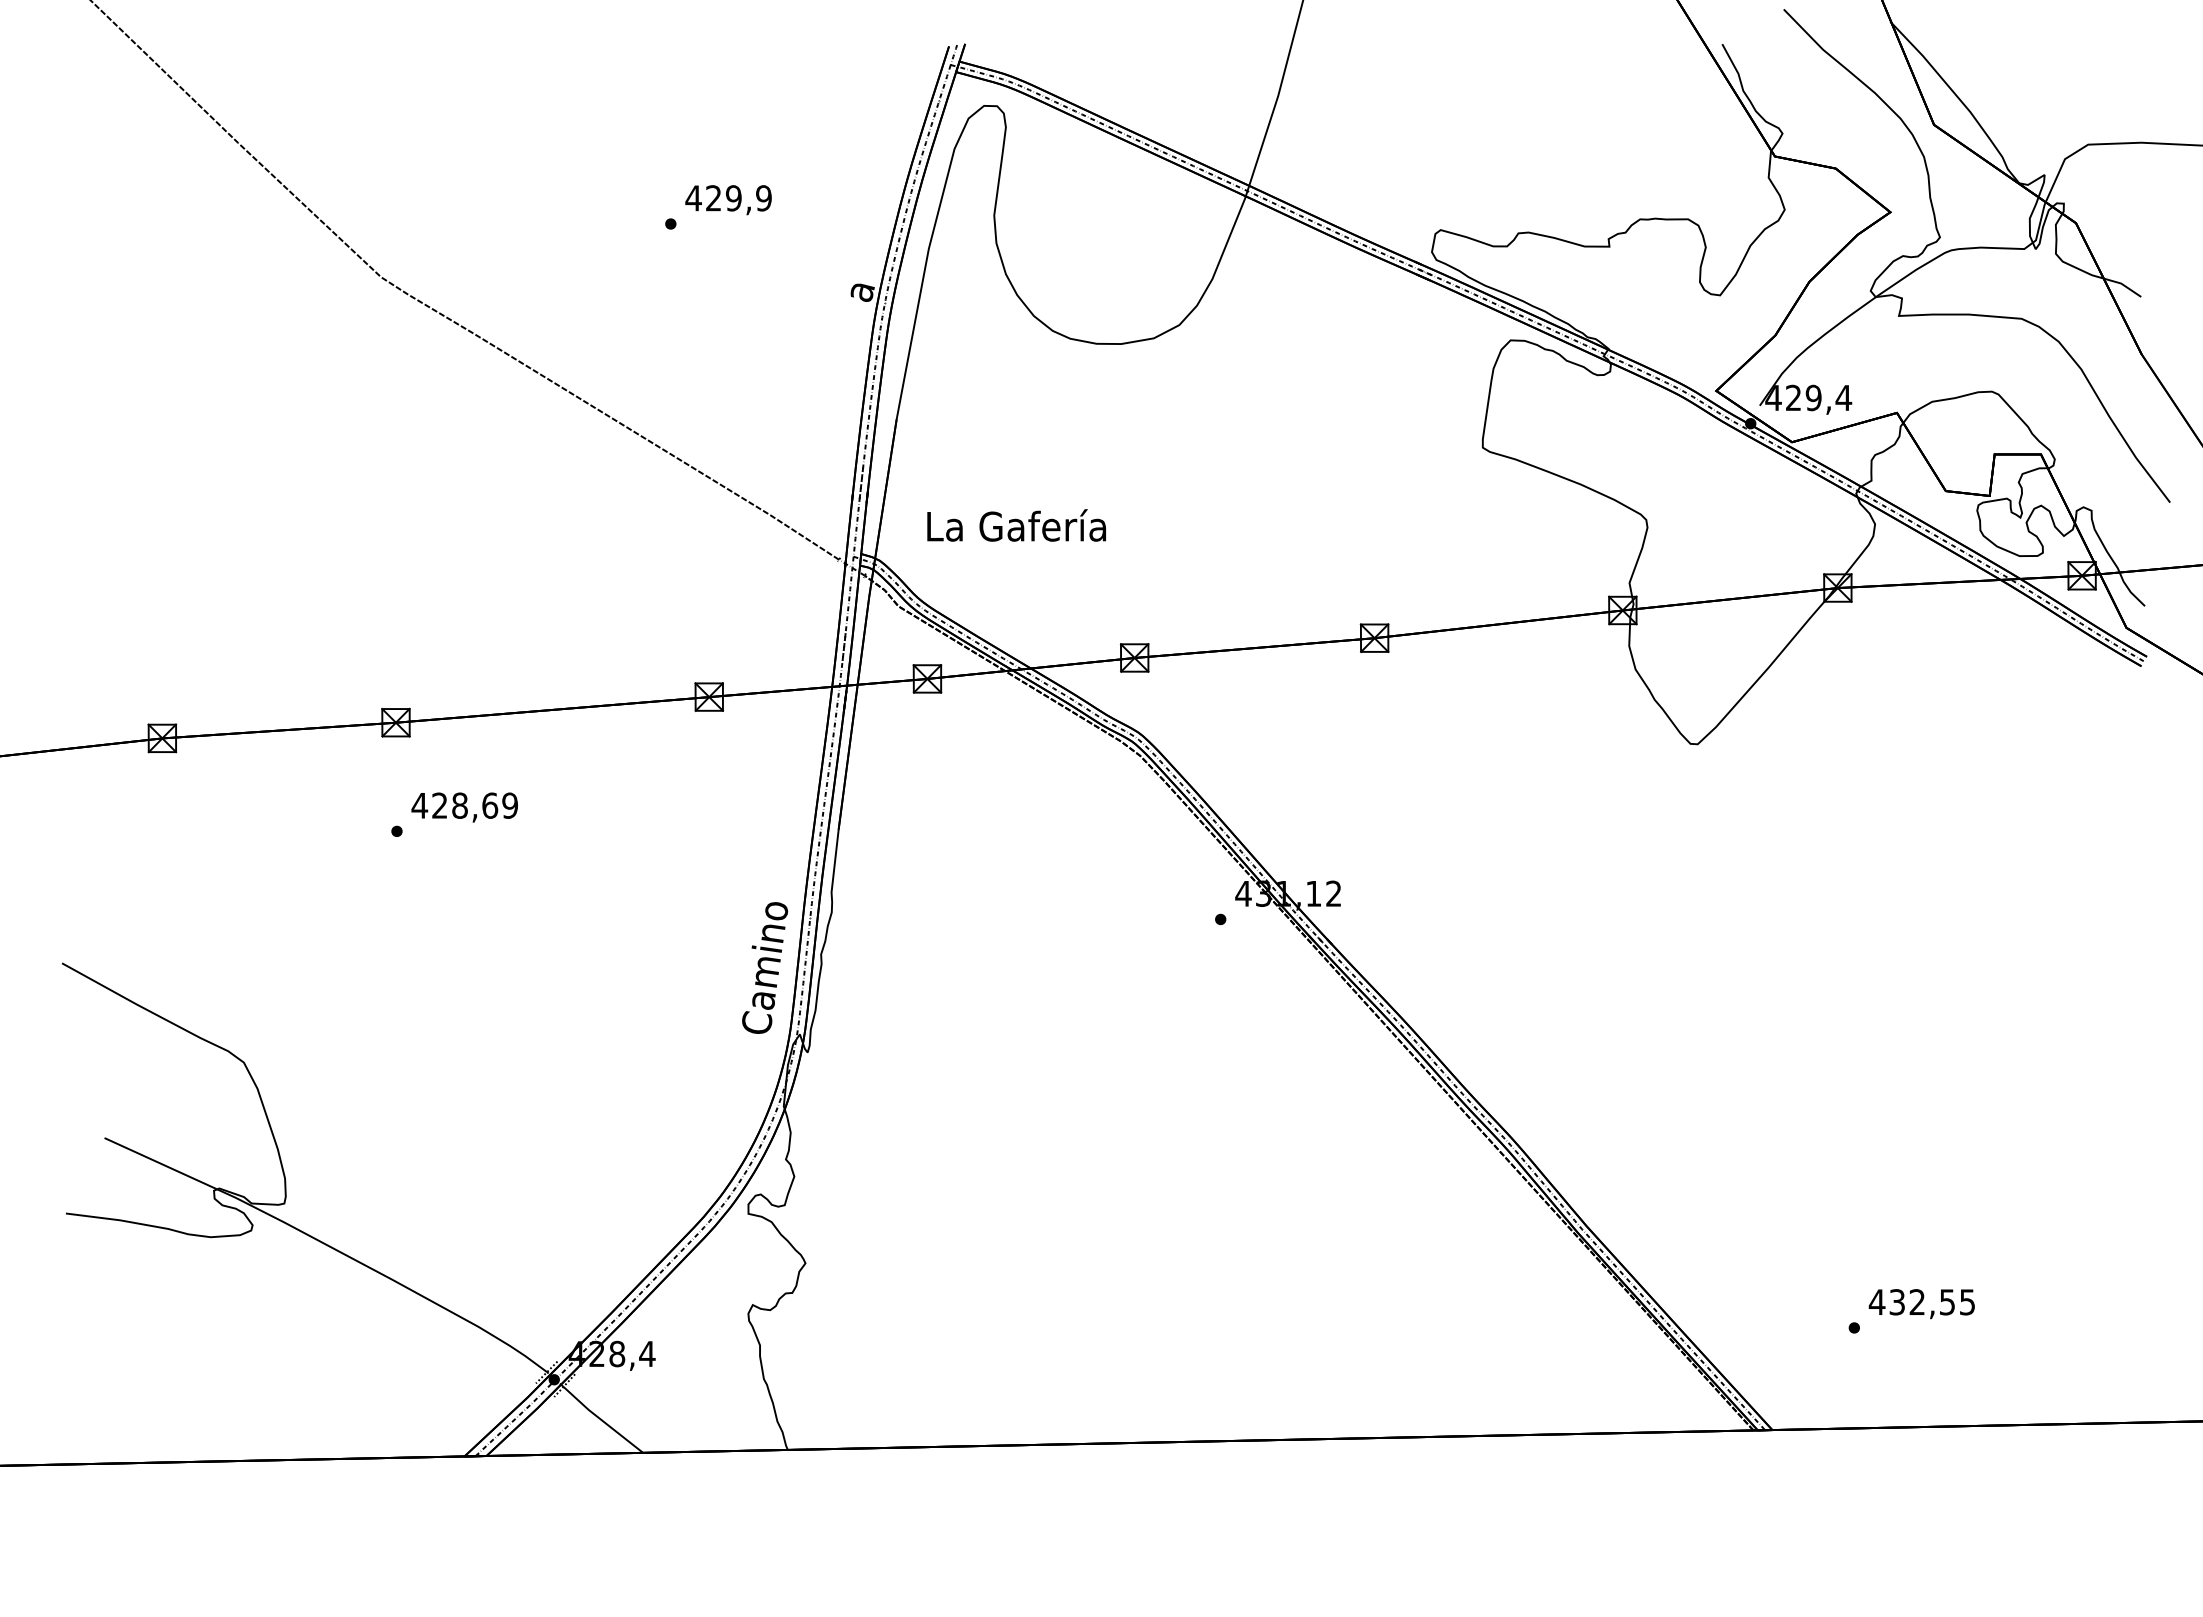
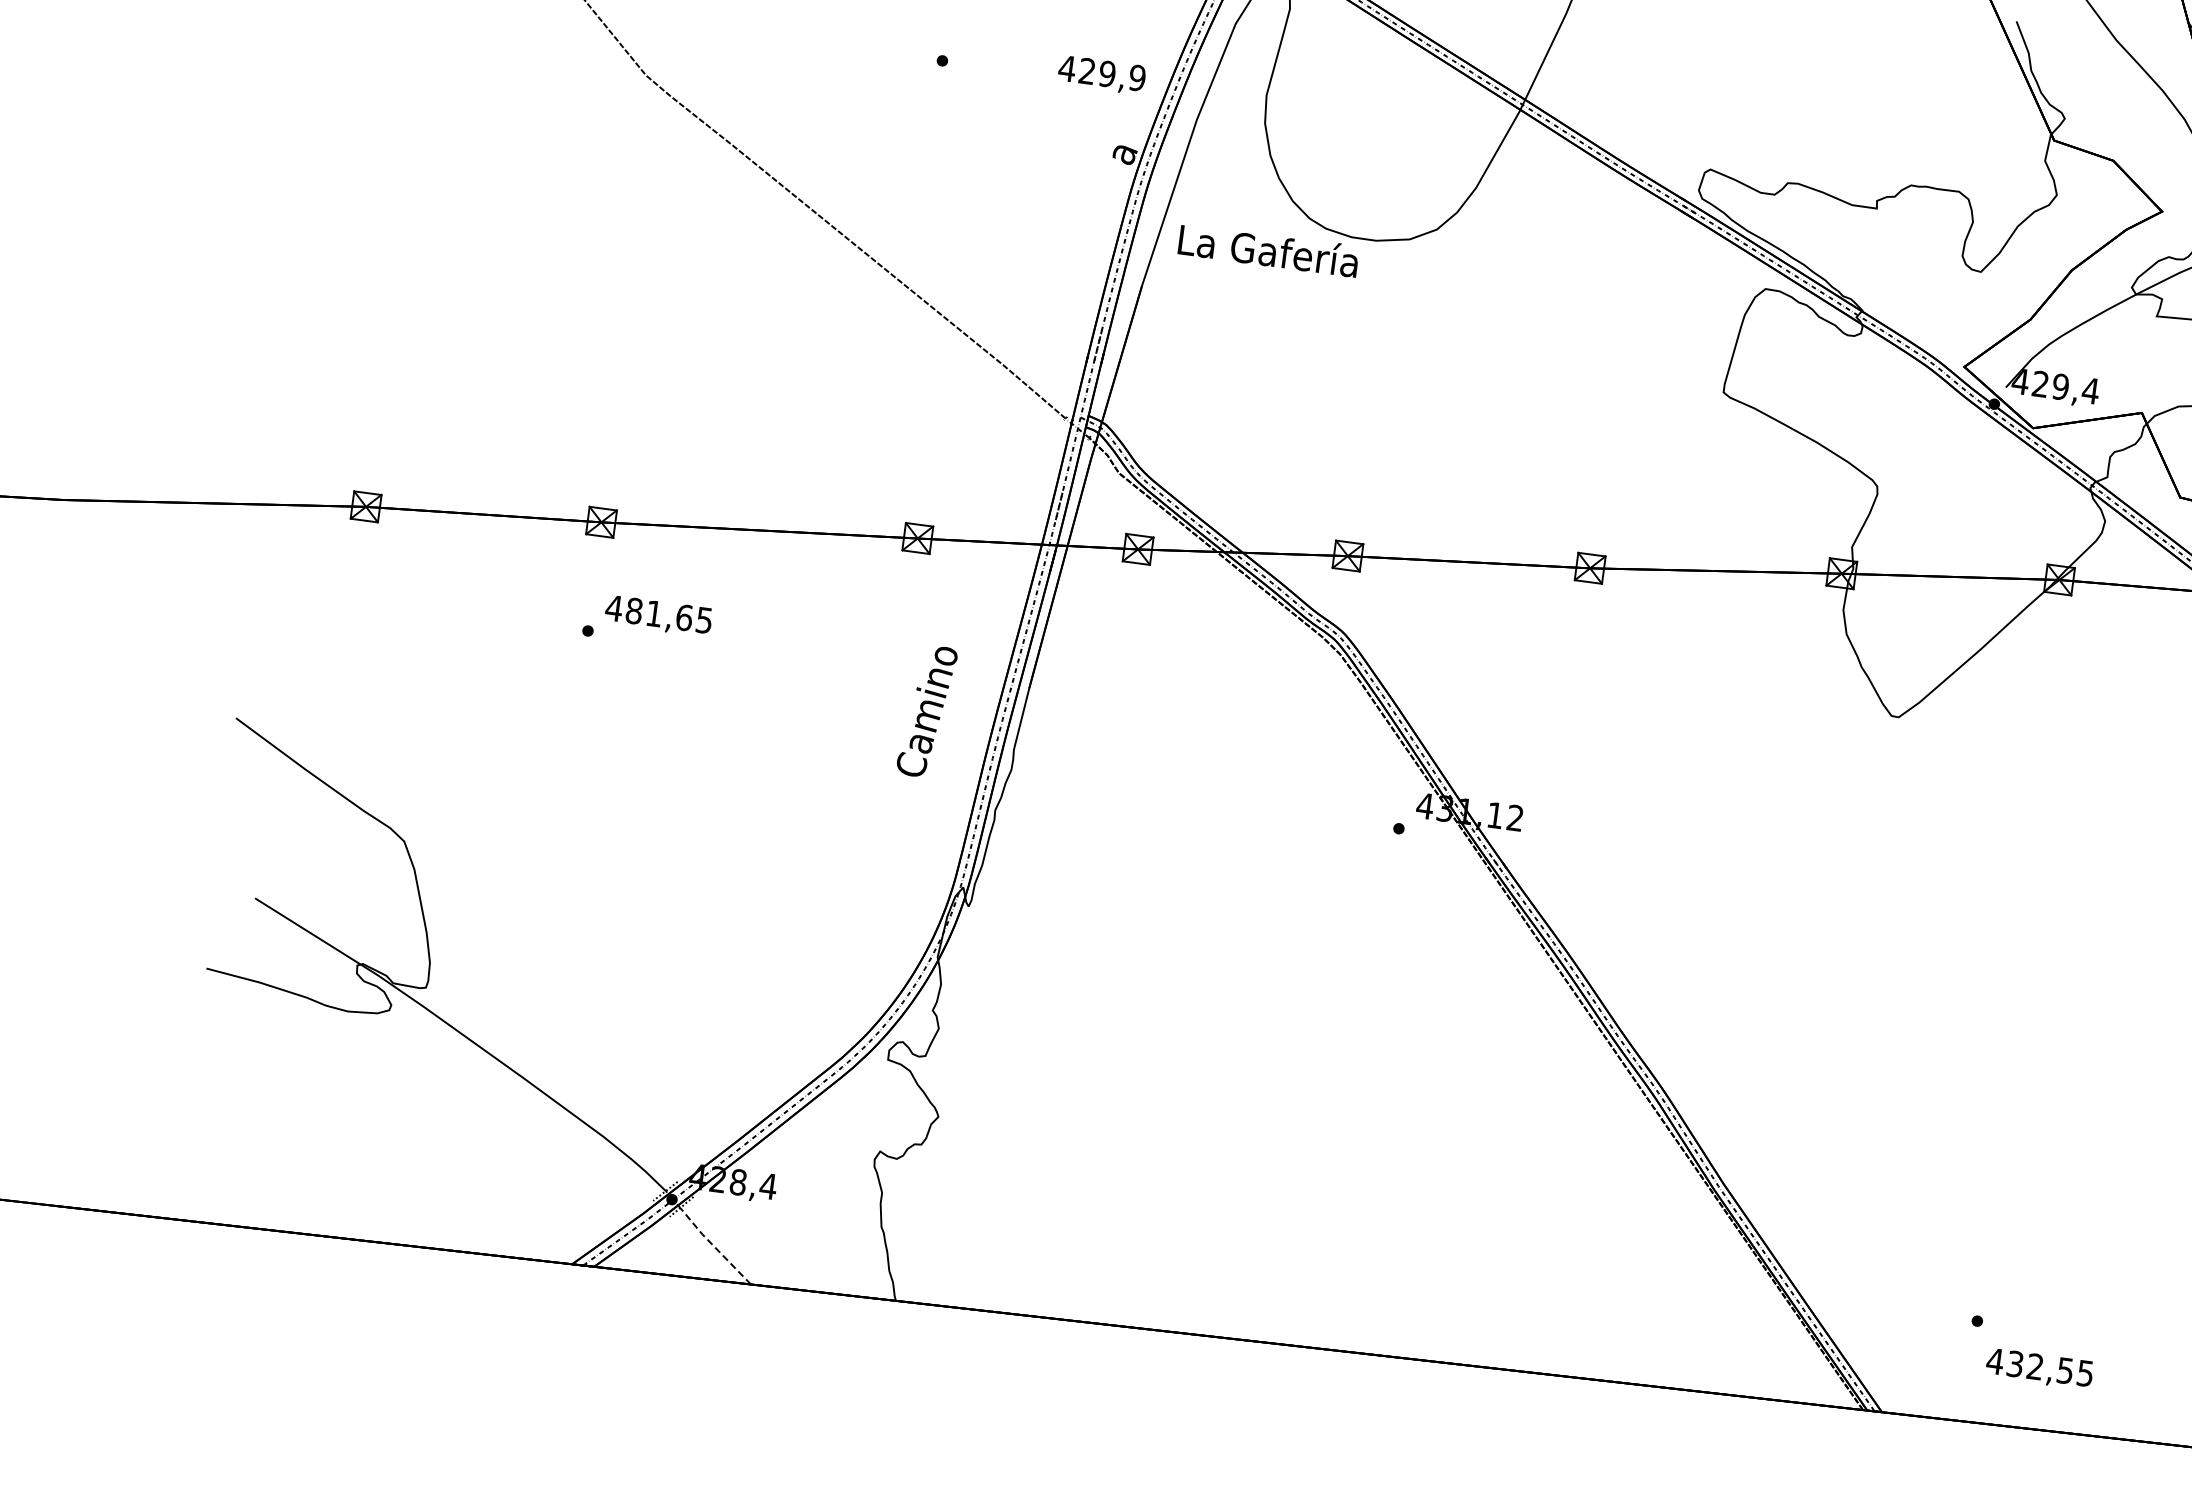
text: (728, 200) -> (1101, 75), moved
text: (1016, 525) -> (1268, 250), moved
text: (474, 805) -> (668, 615), 428,69 -> 481,65
text: (765, 967) -> (927, 710), moved
text: (1921, 1304) -> (2039, 1369), moved
line: (602, 1420) -> (714, 1246), solid -> dashed

